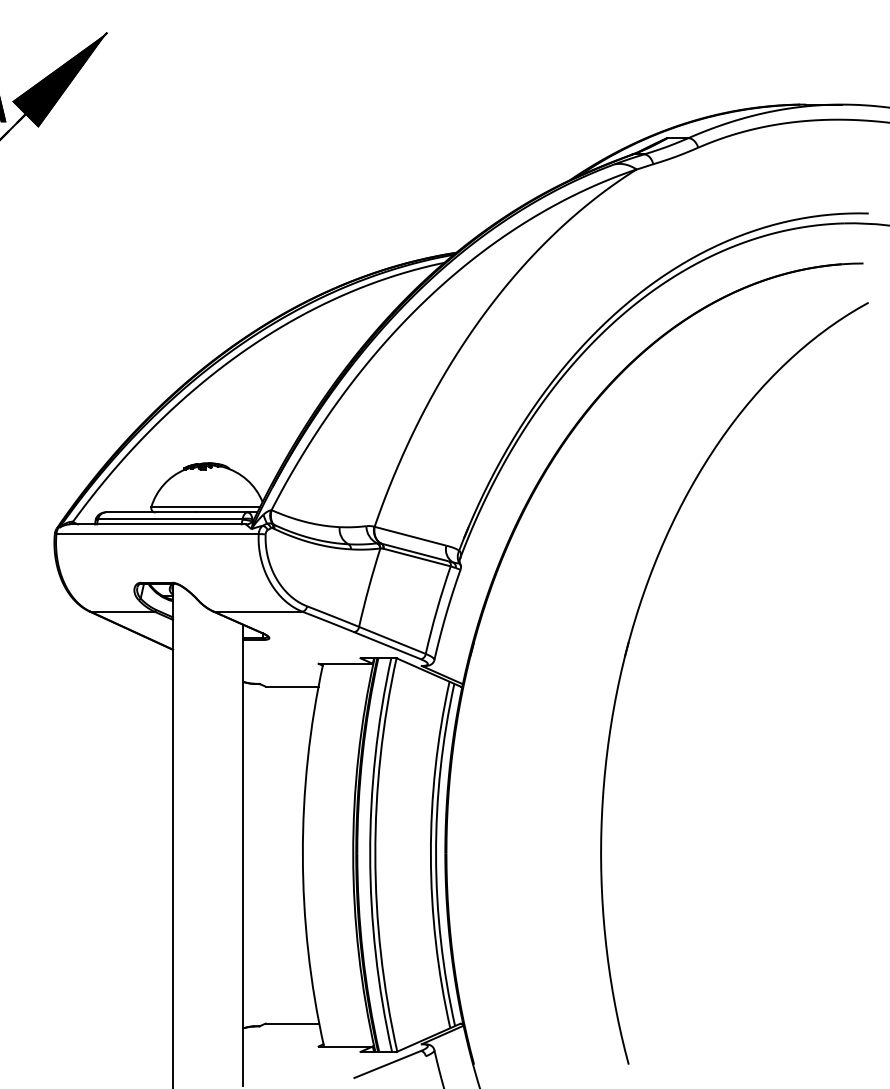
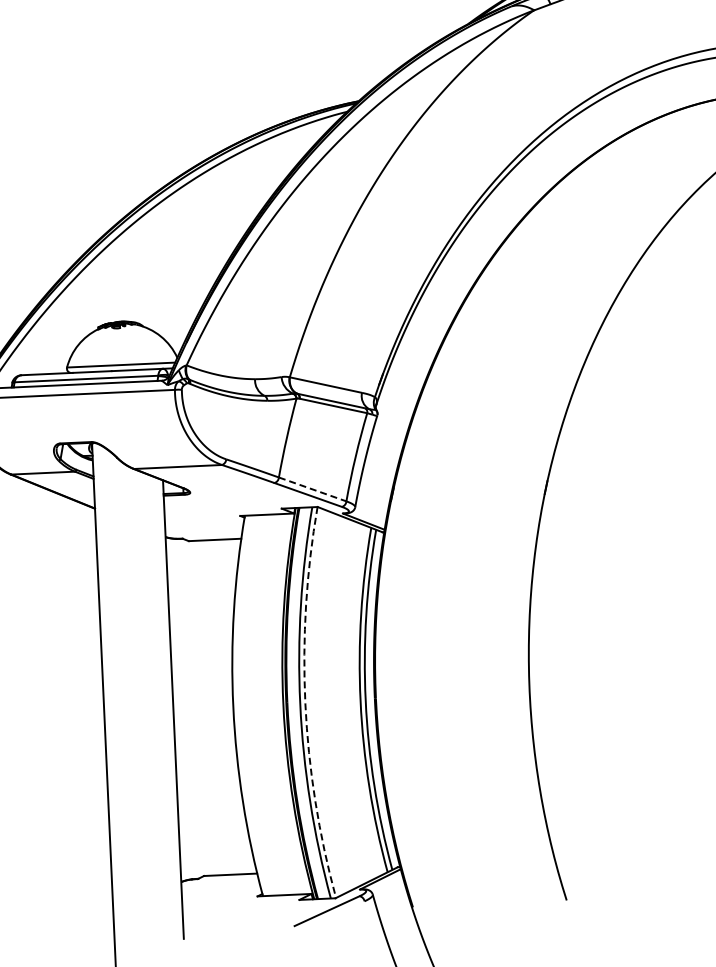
line: (392, 640) -> (312, 489), solid -> dashed
arc: (375, 855) -> (305, 703), solid -> dashed

